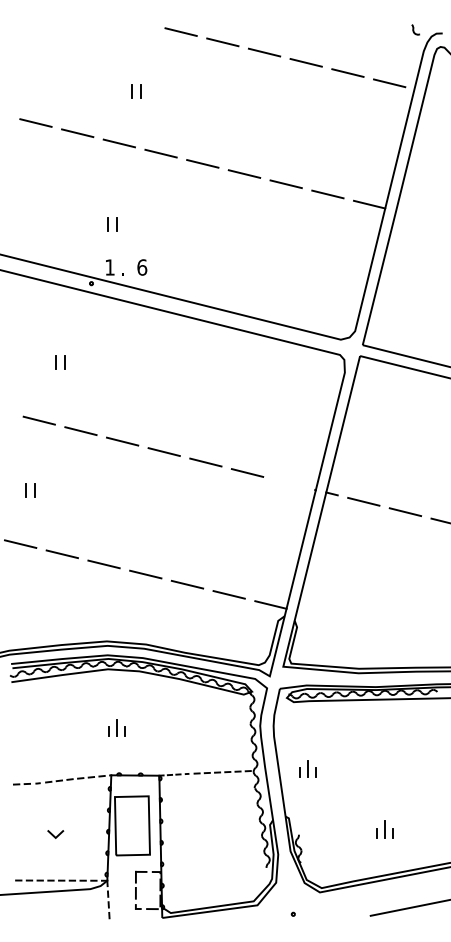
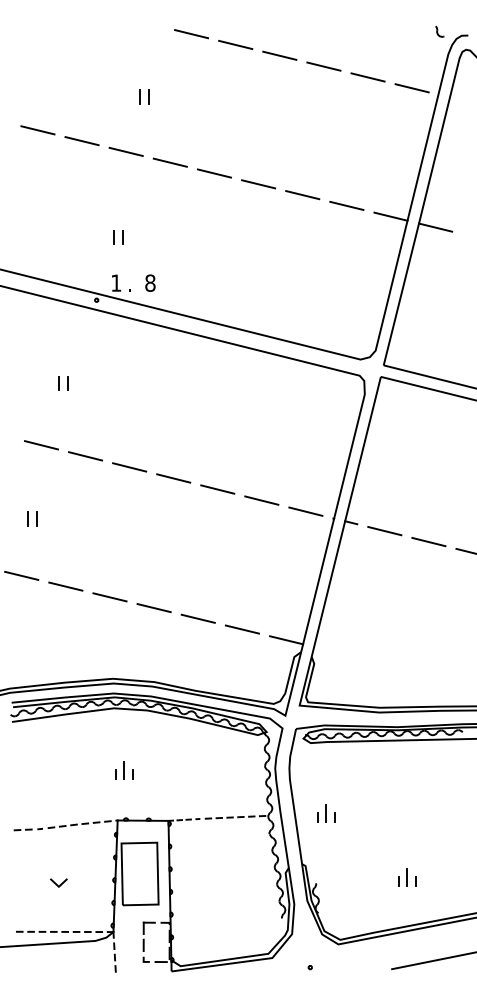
line: (411, 214) -> (435, 227), added
text: (142, 266) -> (150, 282), 6 -> 8
line: (288, 483) -> (305, 511), added

